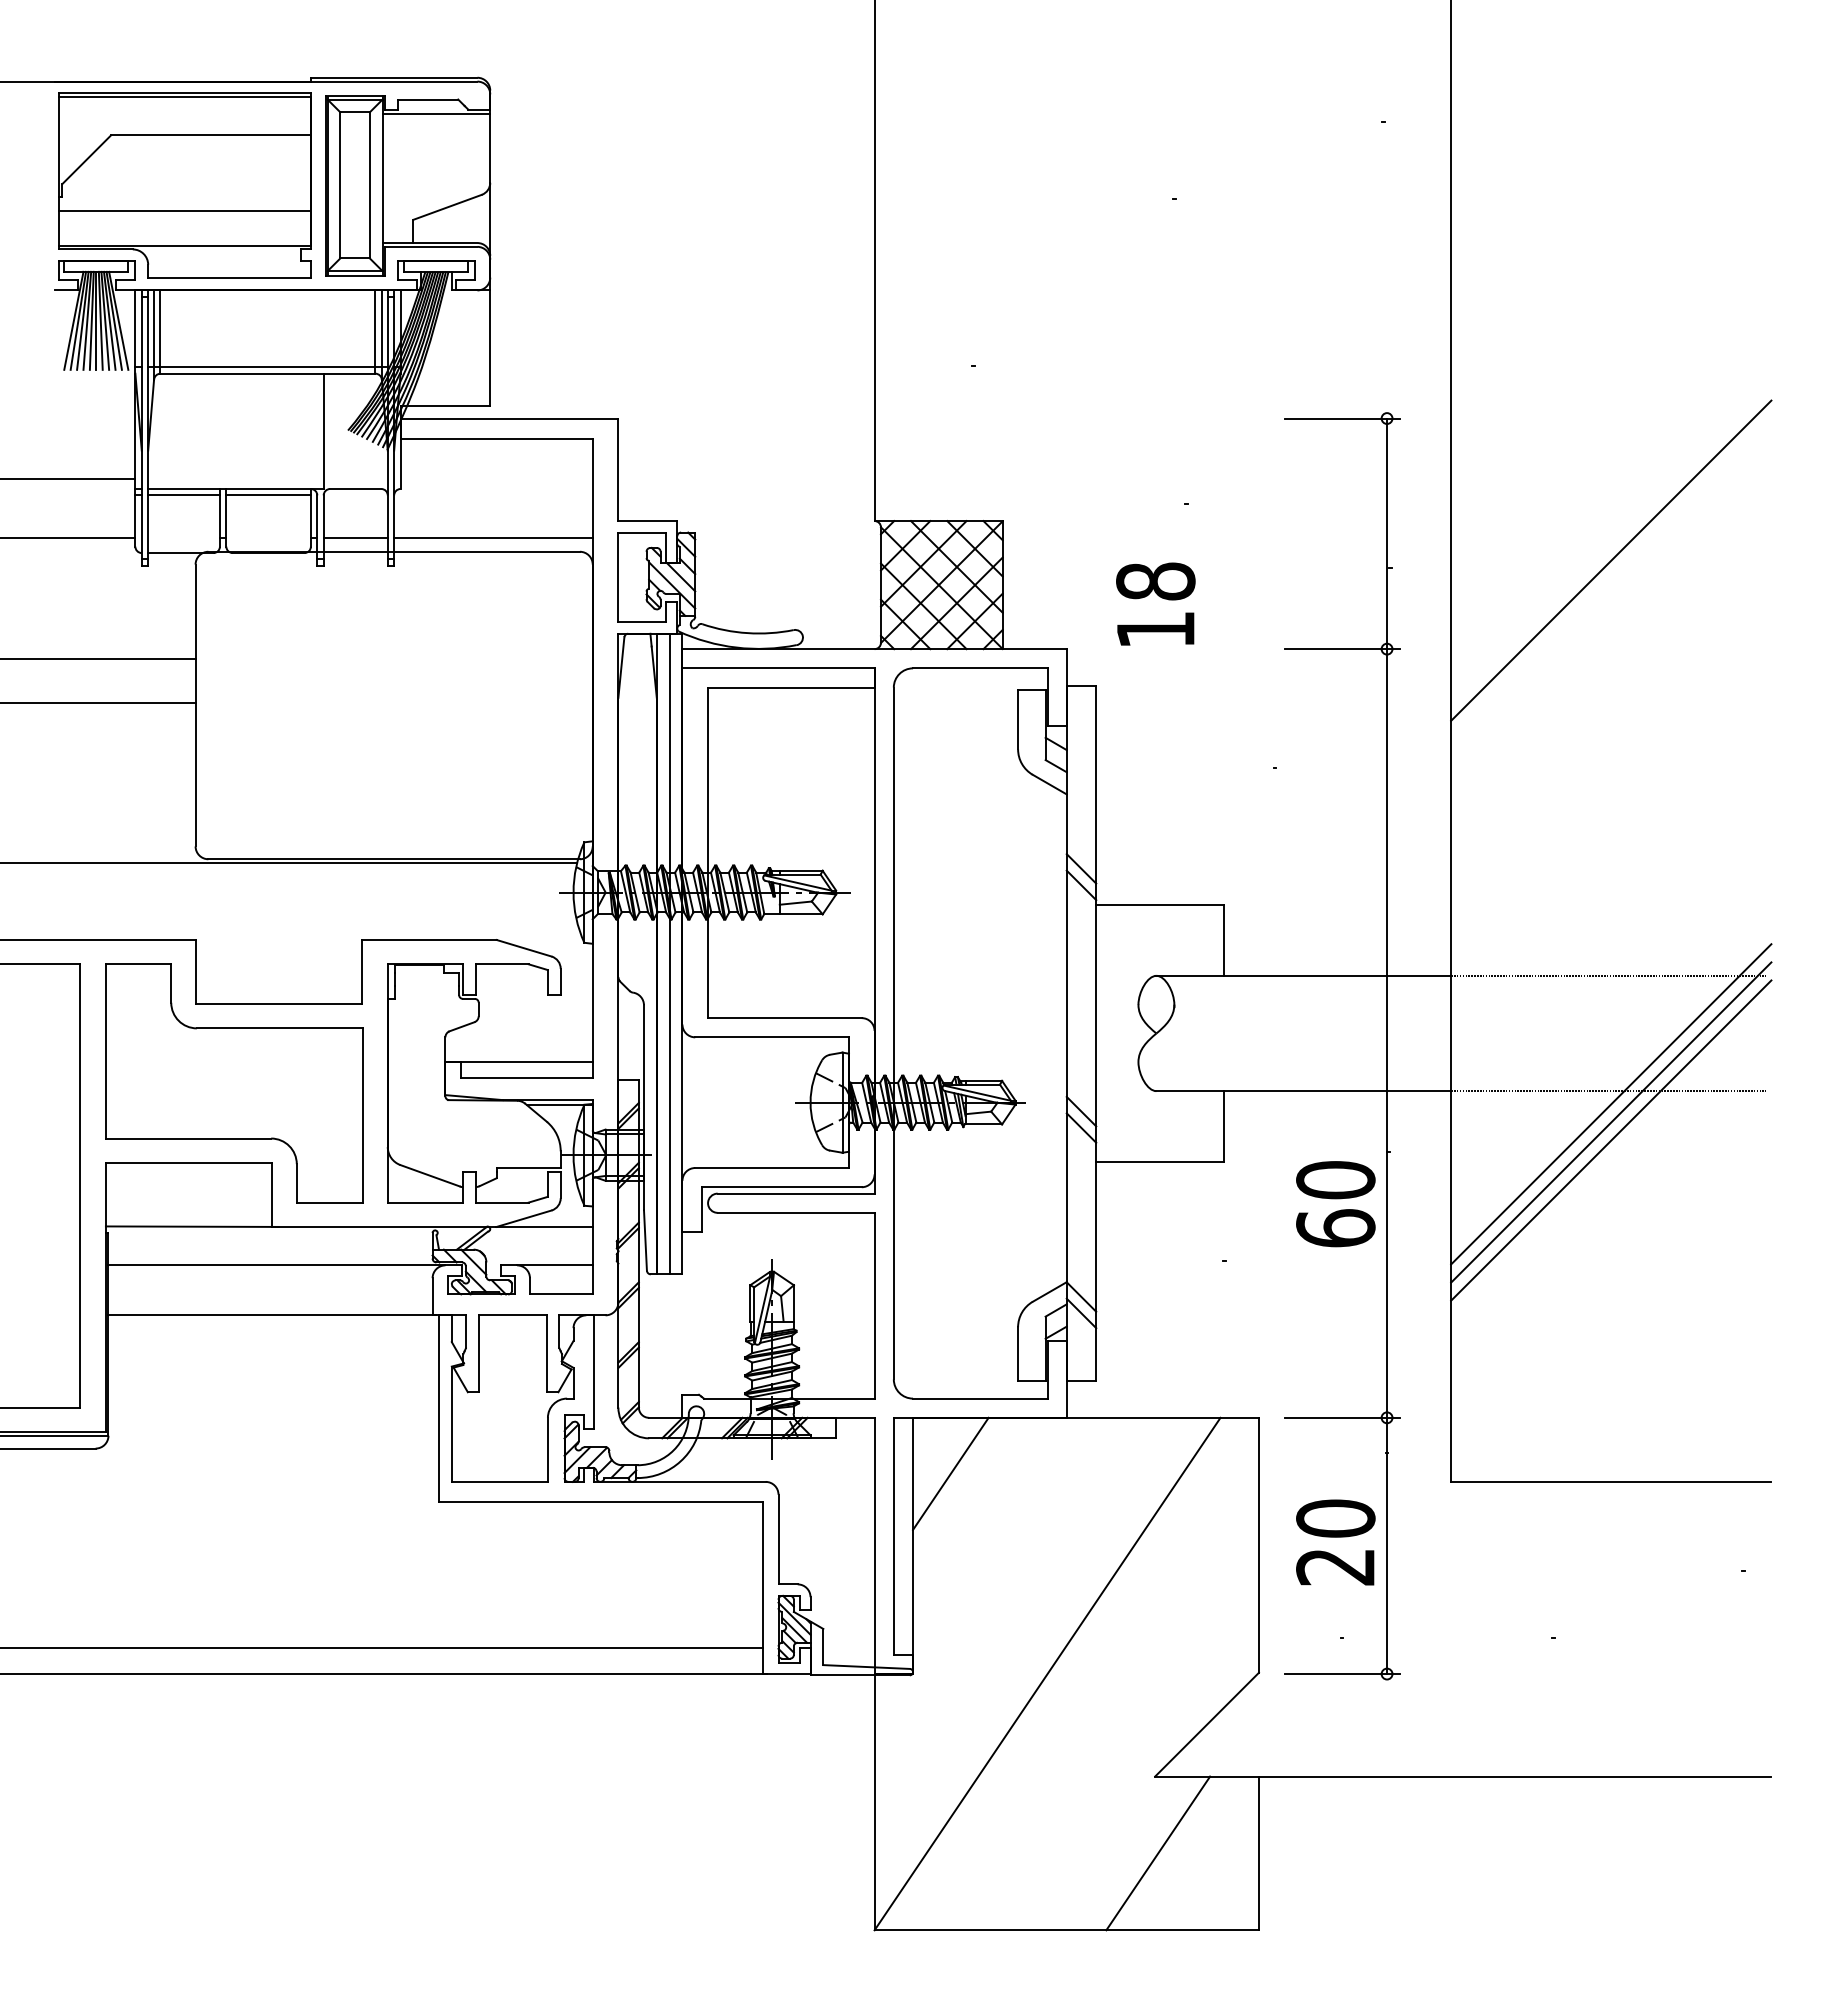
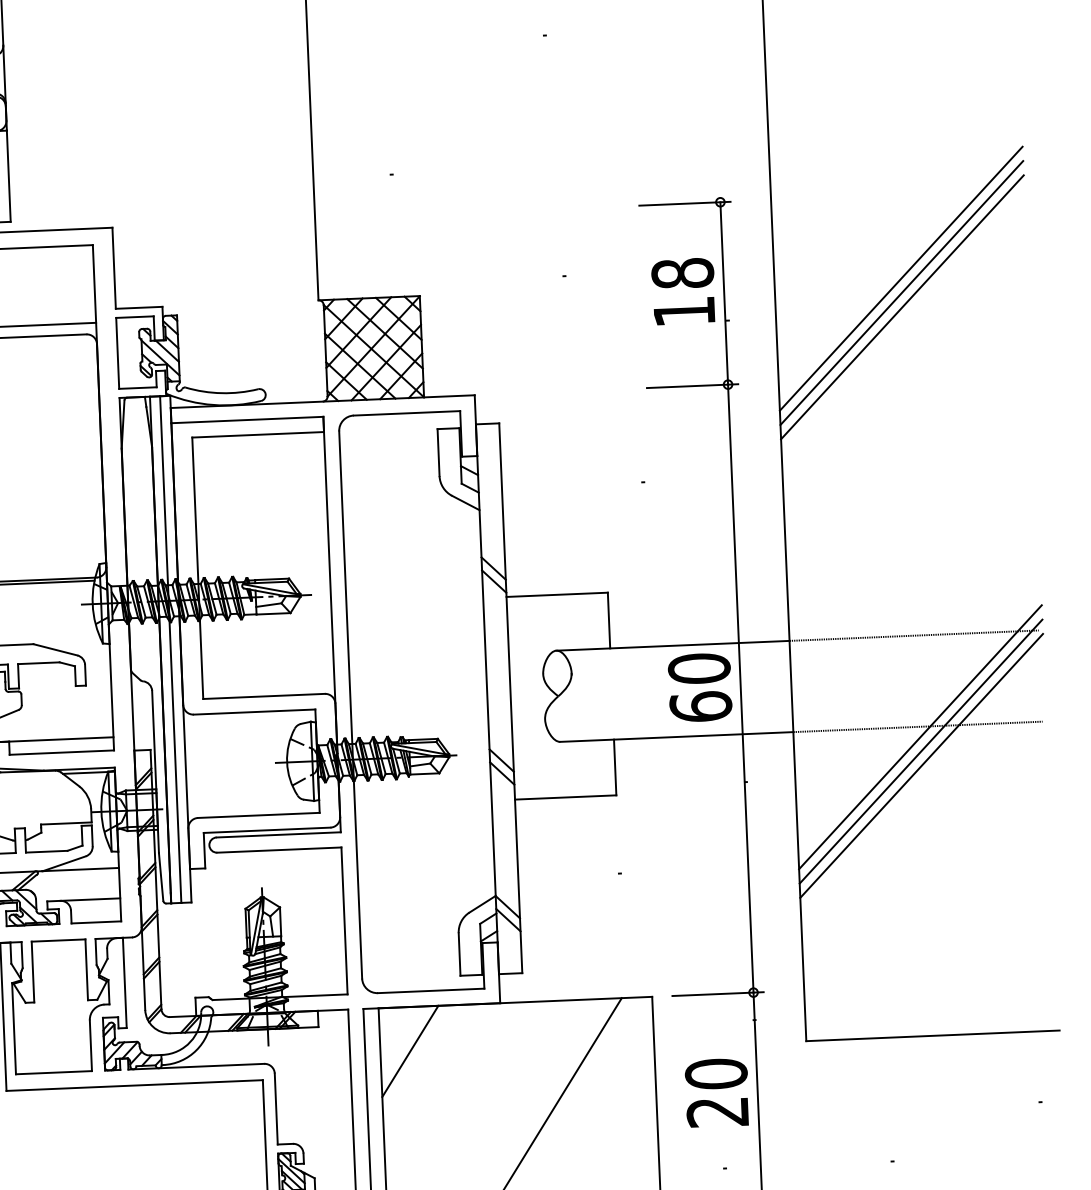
line: (1611, 524) -> (901, 278), added
line: (1611, 542) -> (902, 292), added
text: (1155, 603) -> (683, 290), moved
text: (1335, 1204) -> (699, 687), moved

